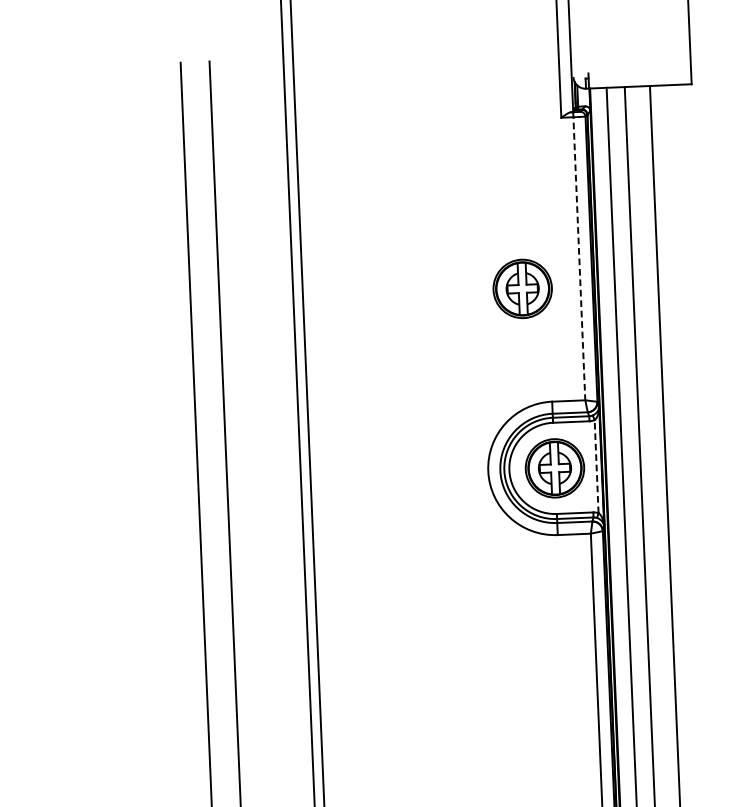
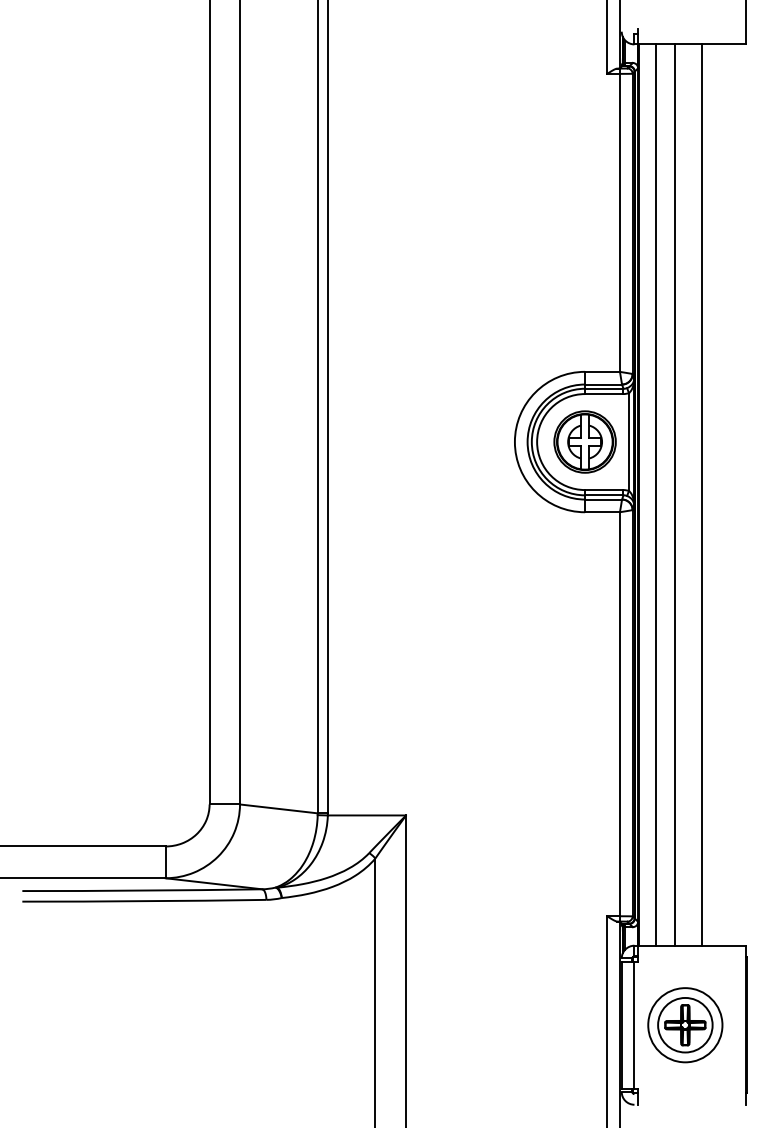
line: (578, 256) -> (619, 220), dashed -> solid
part: (522, 288) -> (558, 251), removed
line: (596, 467) -> (628, 442), dashed -> solid

